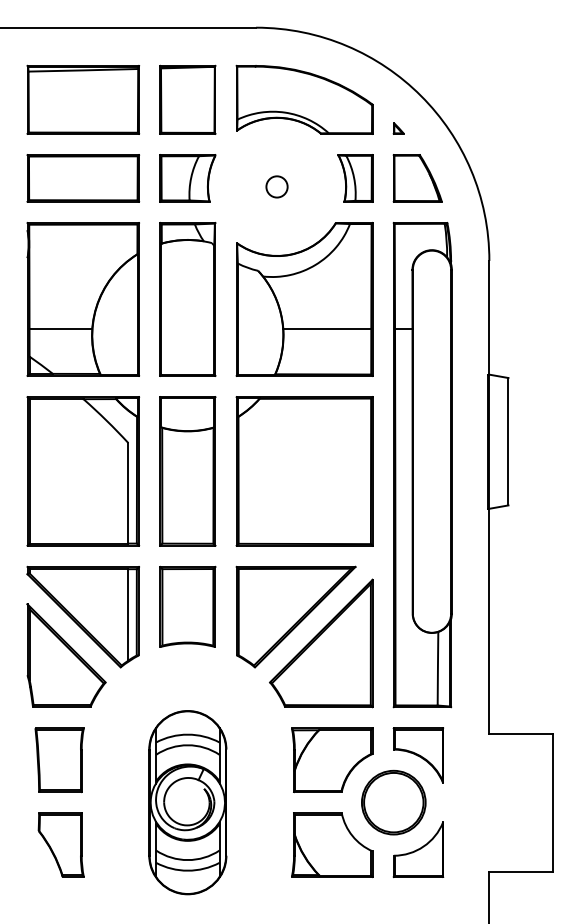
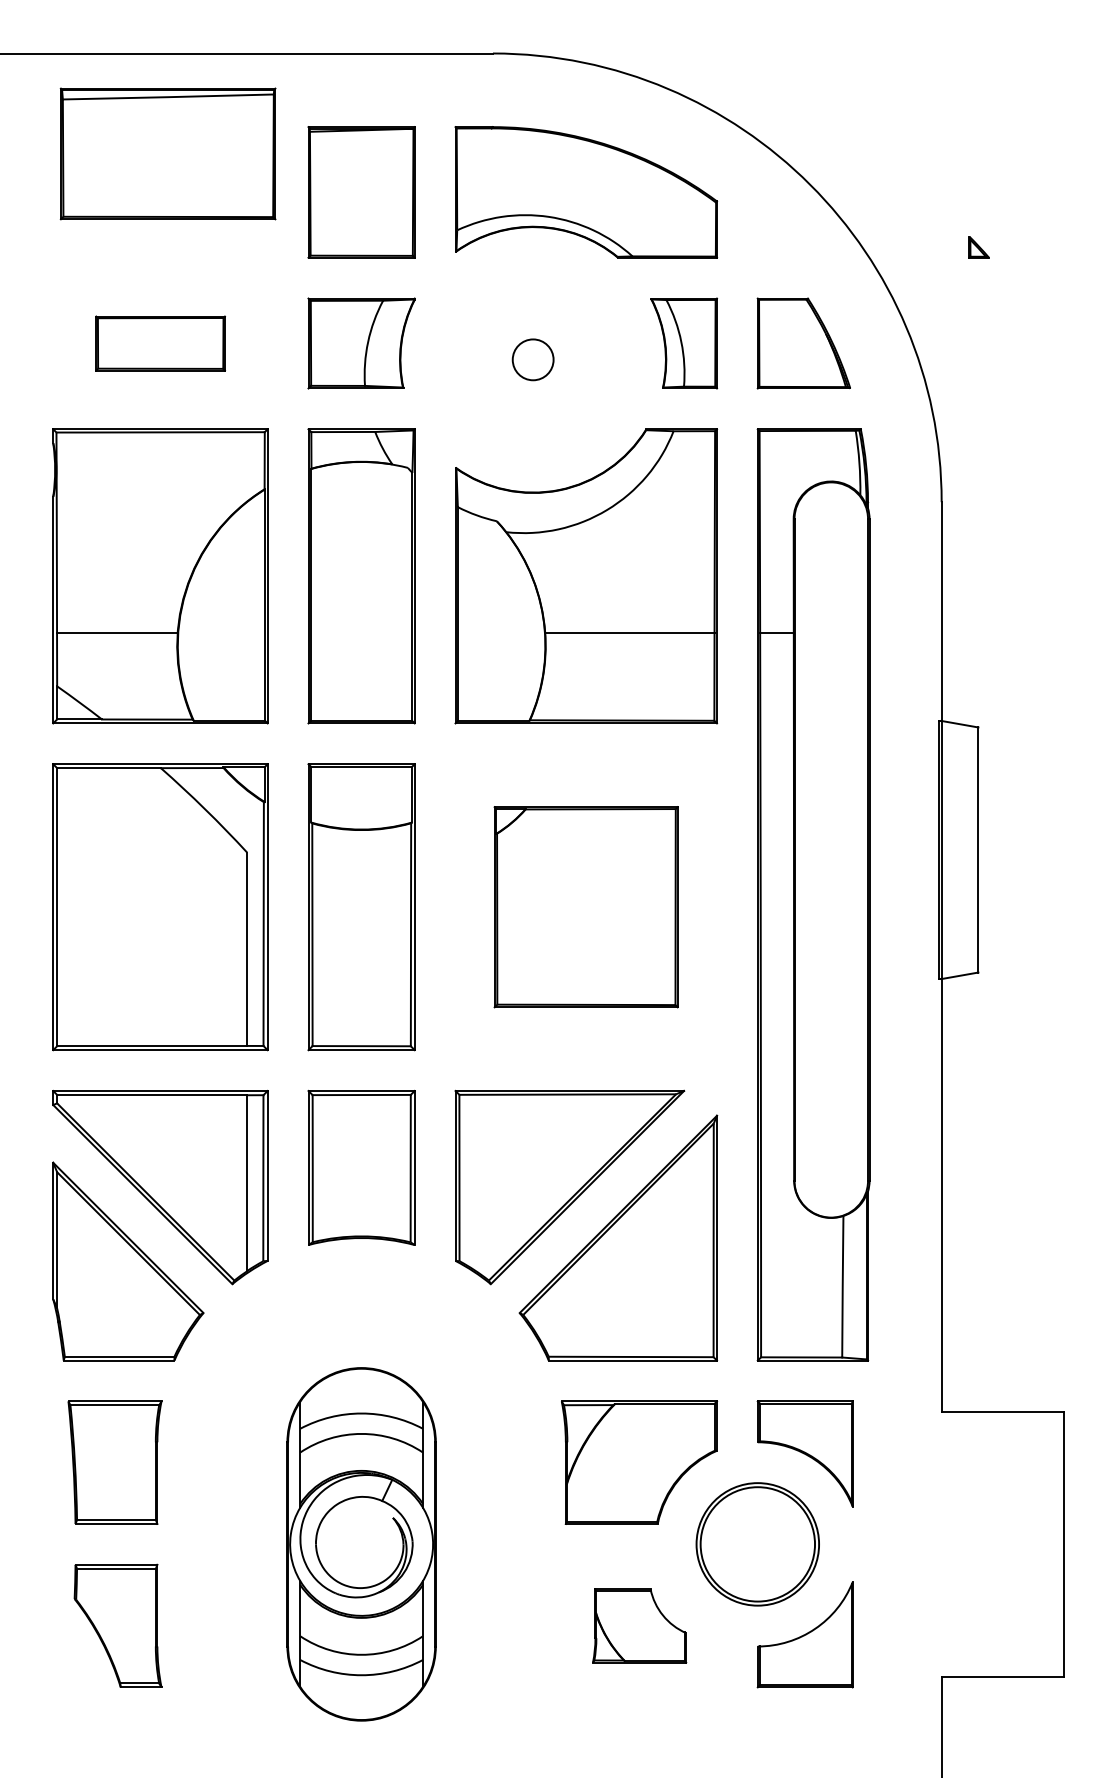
part: (83, 99) -> (168, 153), moved
part: (398, 128) -> (978, 247), moved
part: (83, 178) -> (160, 343), size x0.6
part: (304, 471) -> (586, 907), size x0.7
part: (332, 844) -> (639, 1624), size x0.6

